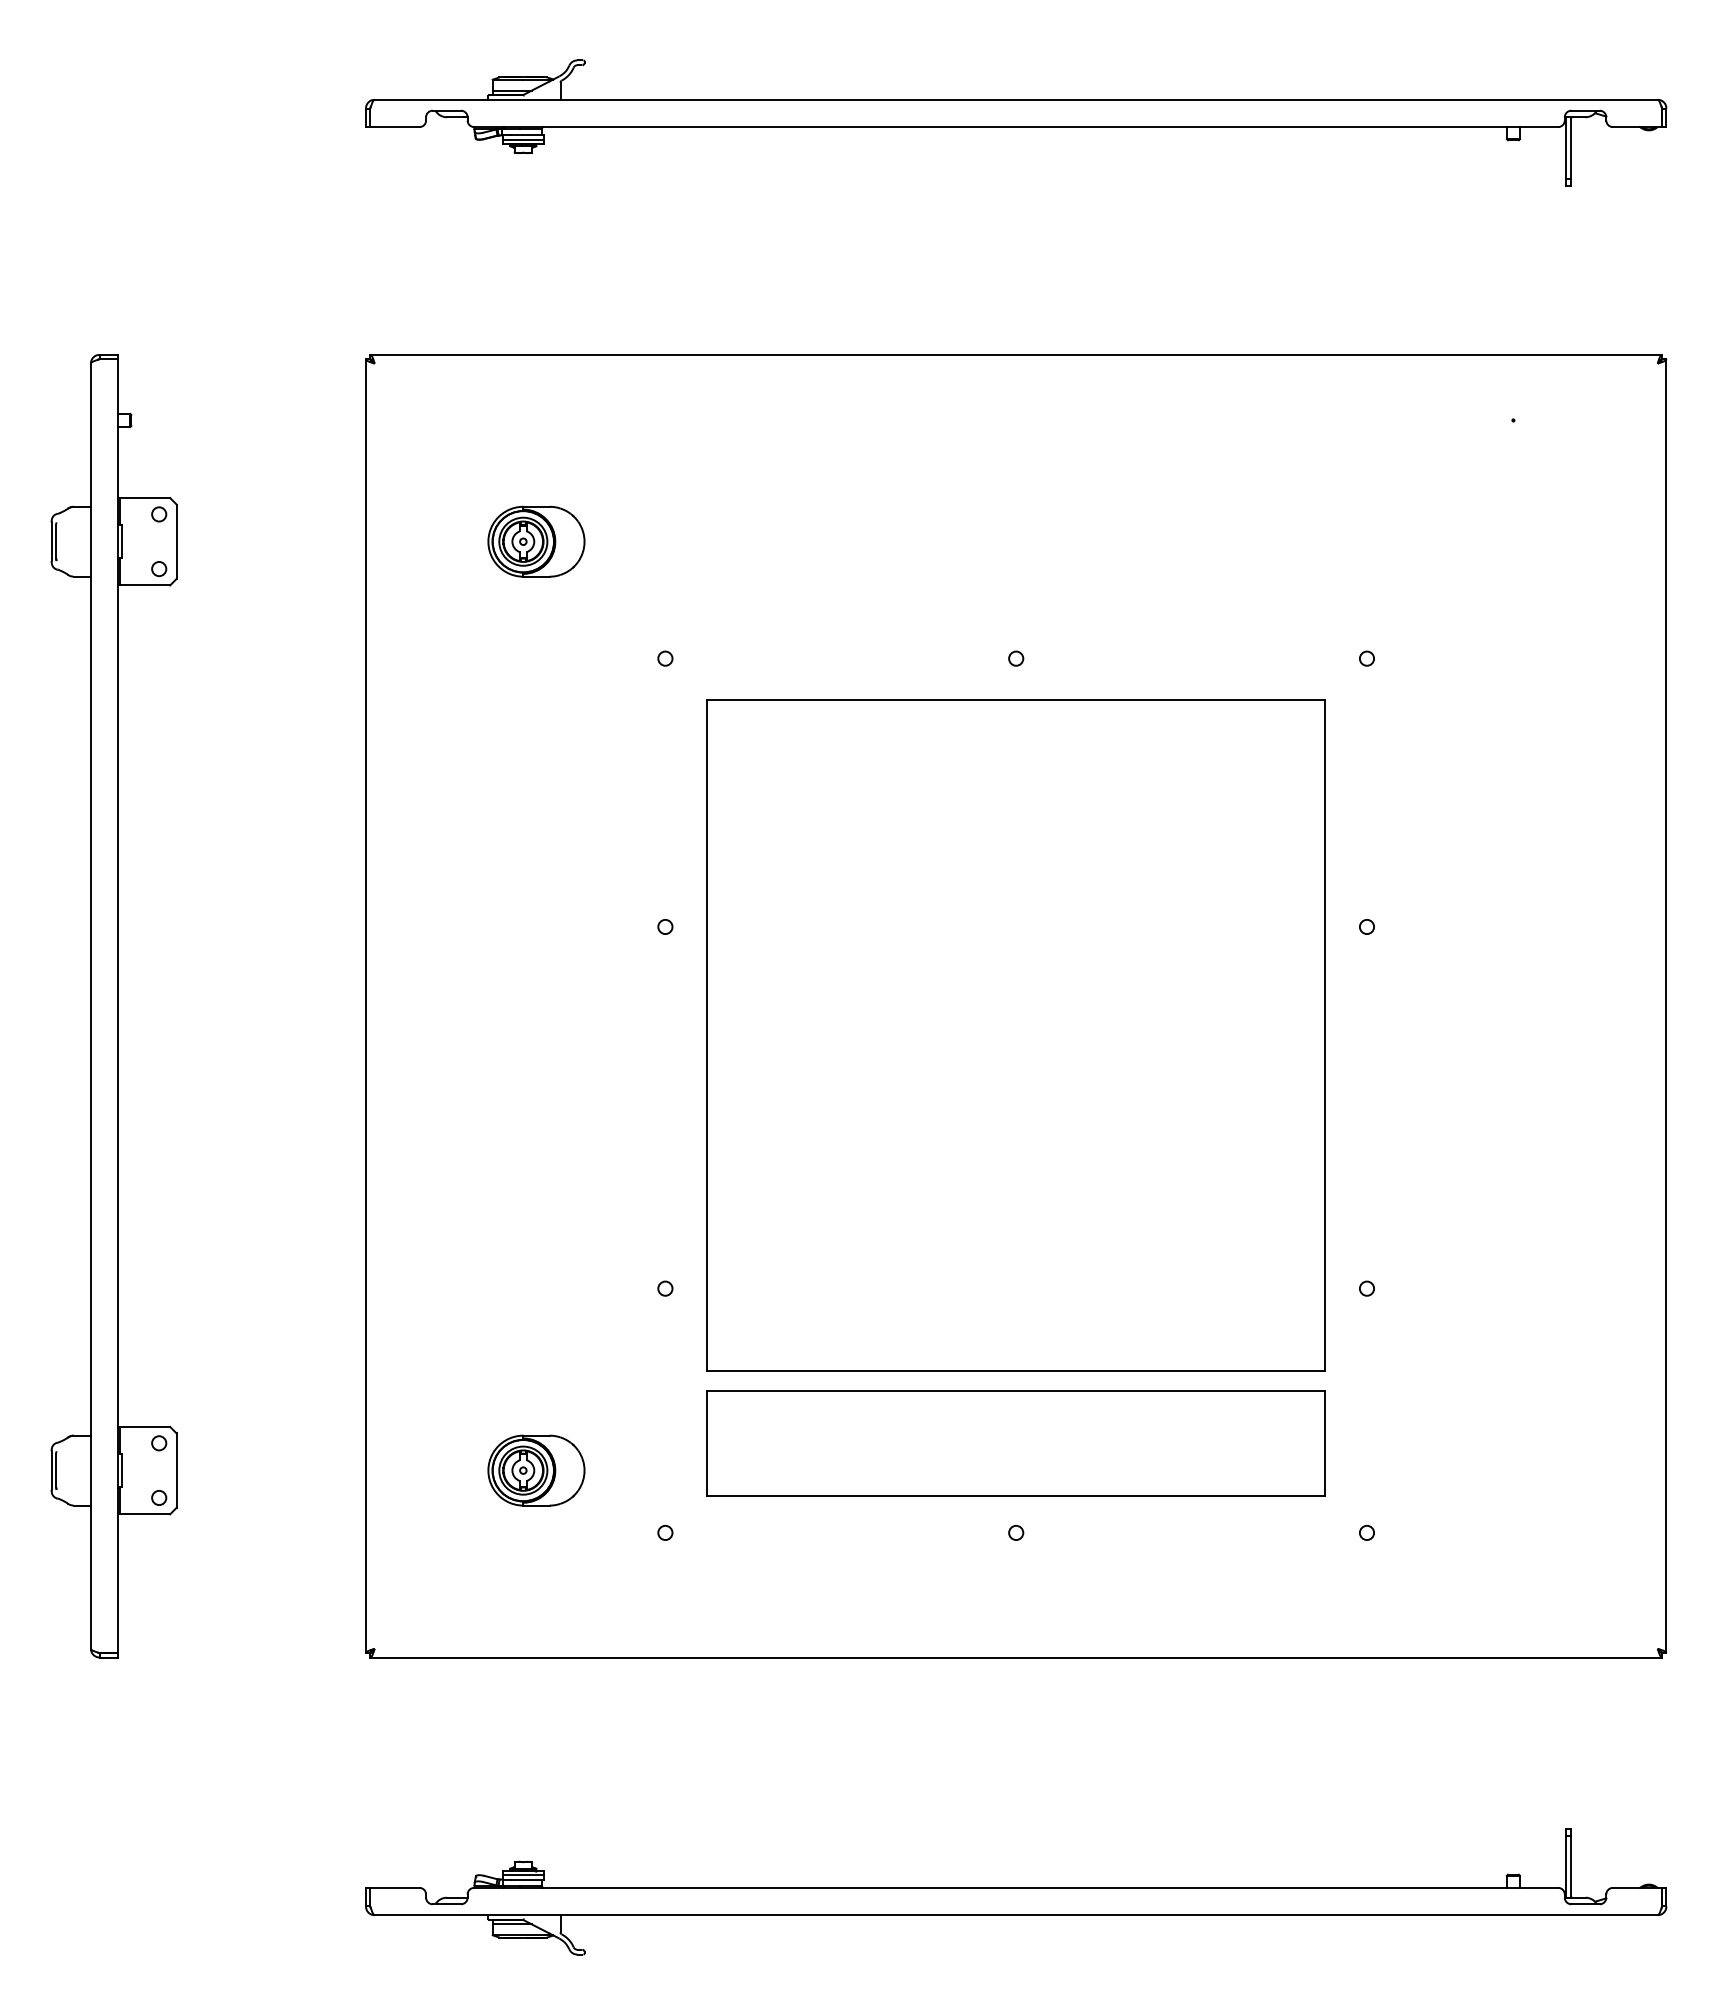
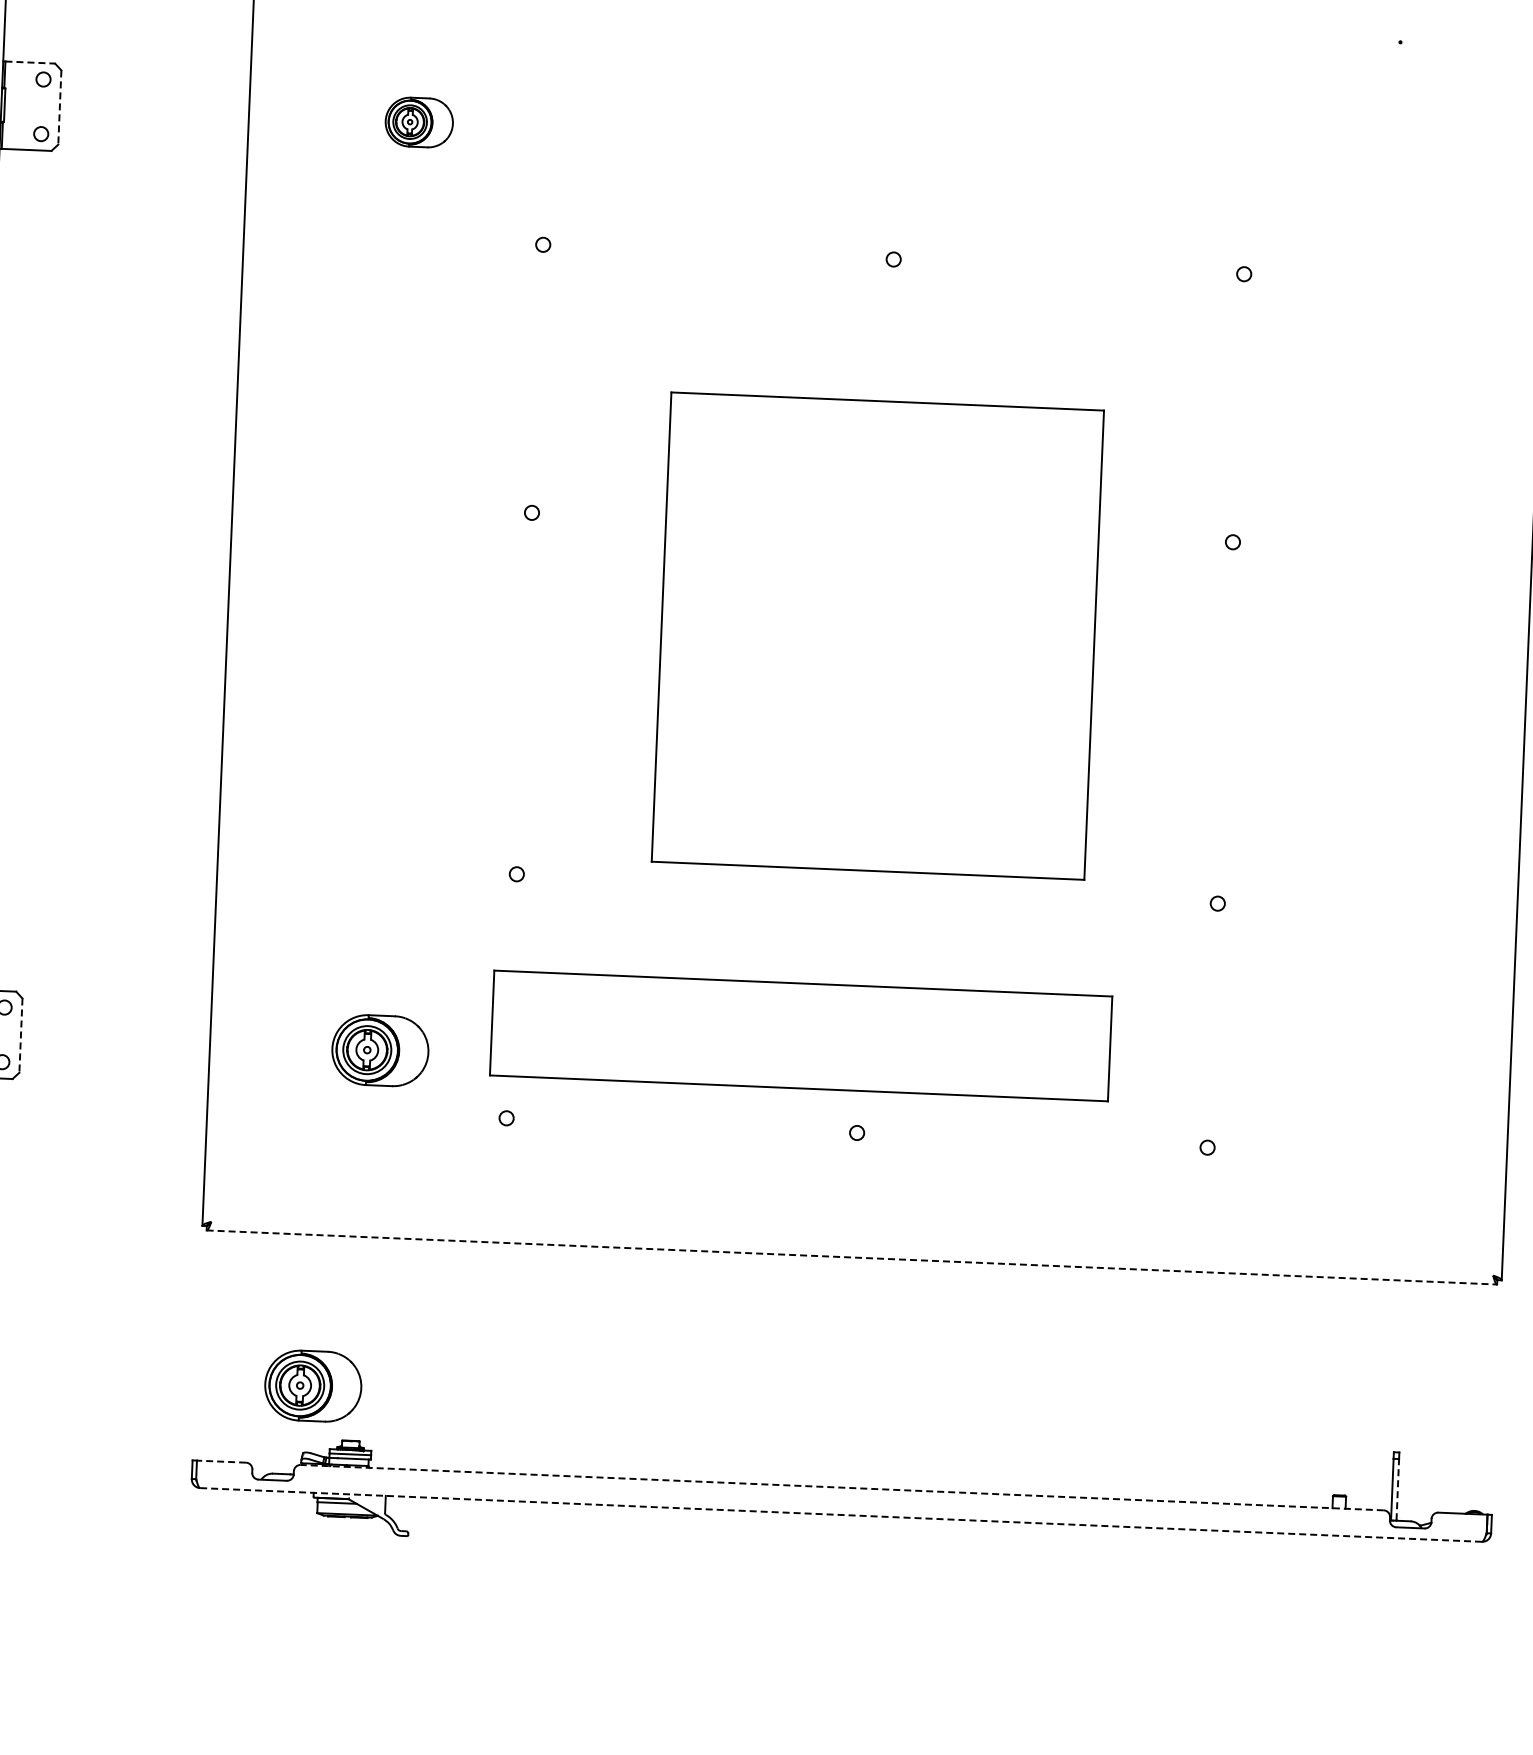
line: (145, 498) -> (30, 63), solid -> dashed
part: (536, 541) -> (419, 122), size x0.7
line: (176, 542) -> (59, 108), solid -> dashed
part: (1015, 1035) -> (877, 635), size x0.7
part: (1015, 1443) -> (800, 1036), moved
line: (176, 1471) -> (20, 1036), solid -> dashed
line: (1016, 1657) -> (852, 1257), solid -> dashed
part: (483, 1808) -> (313, 1386), added
line: (1571, 1866) -> (1397, 1489), solid -> dashed
line: (394, 1887) -> (221, 1461), solid -> dashed
line: (1015, 1887) -> (841, 1487), solid -> dashed
line: (1015, 1915) -> (840, 1515), solid -> dashed

